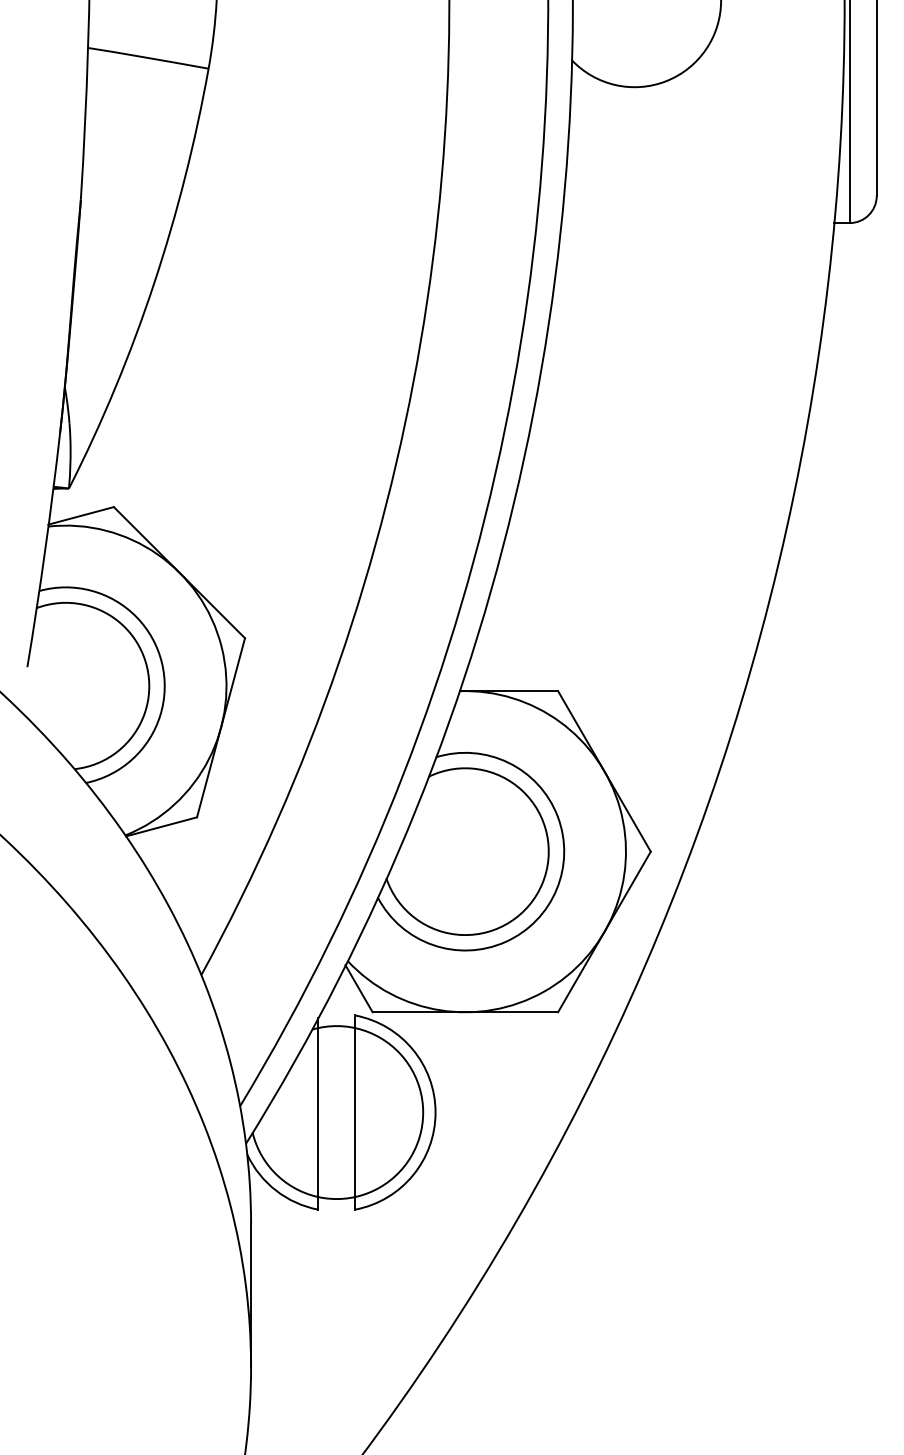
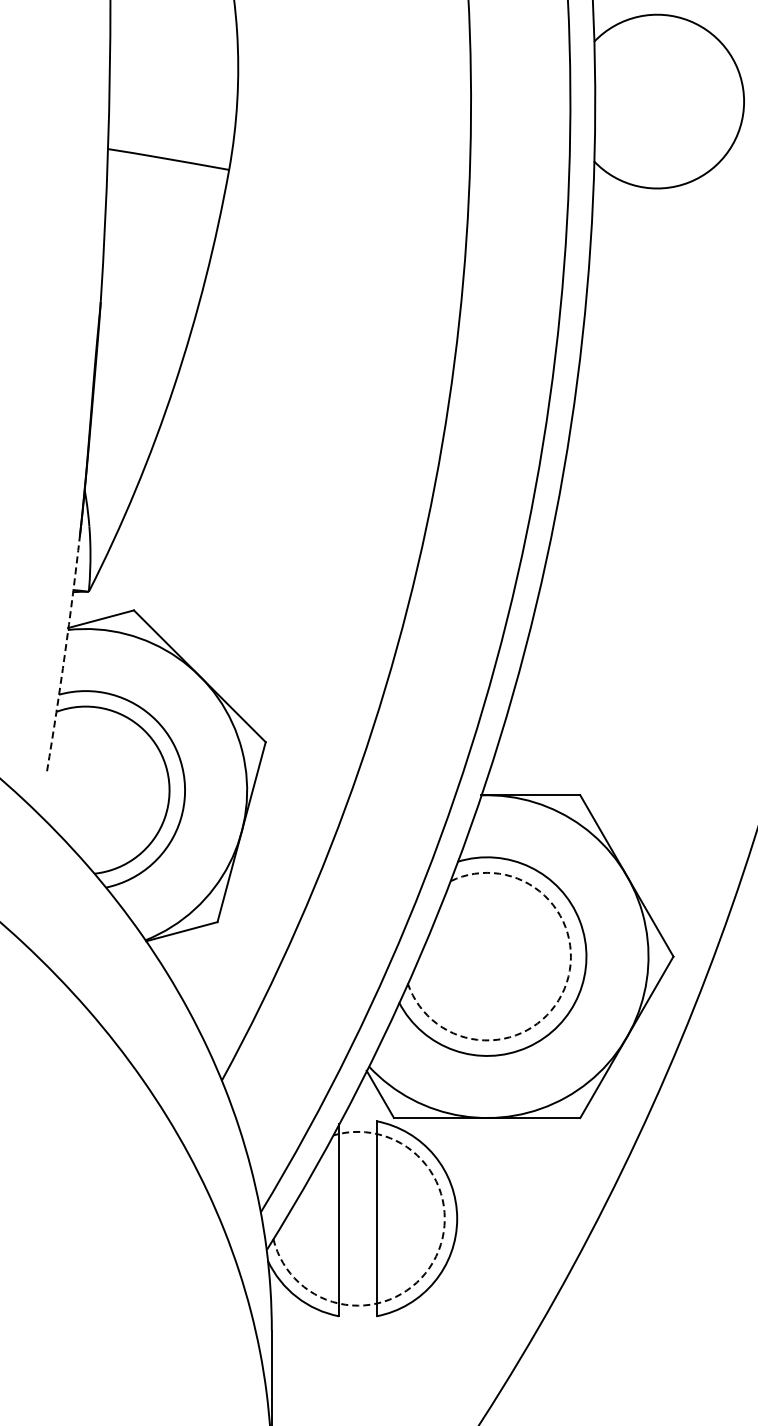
arc: (45, 550) -> (65, 654), solid -> dashed
arc: (542, 883) -> (564, 988), solid -> dashed
arc: (411, 1155) -> (433, 1261), solid -> dashed

